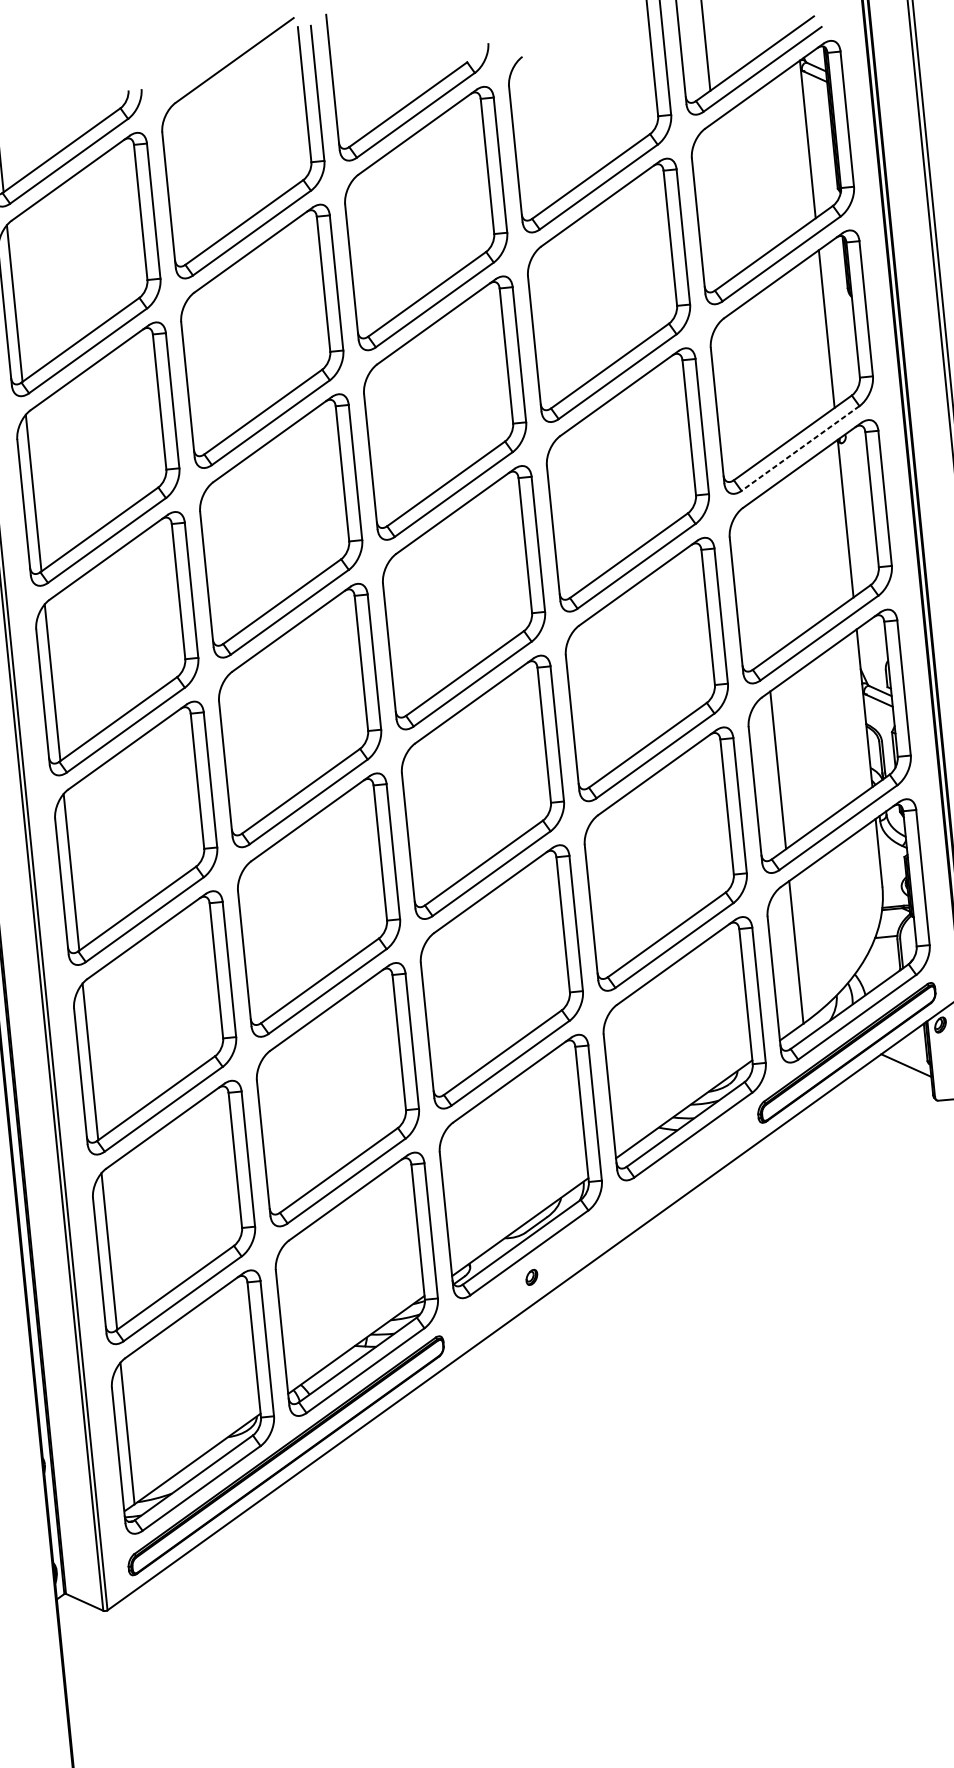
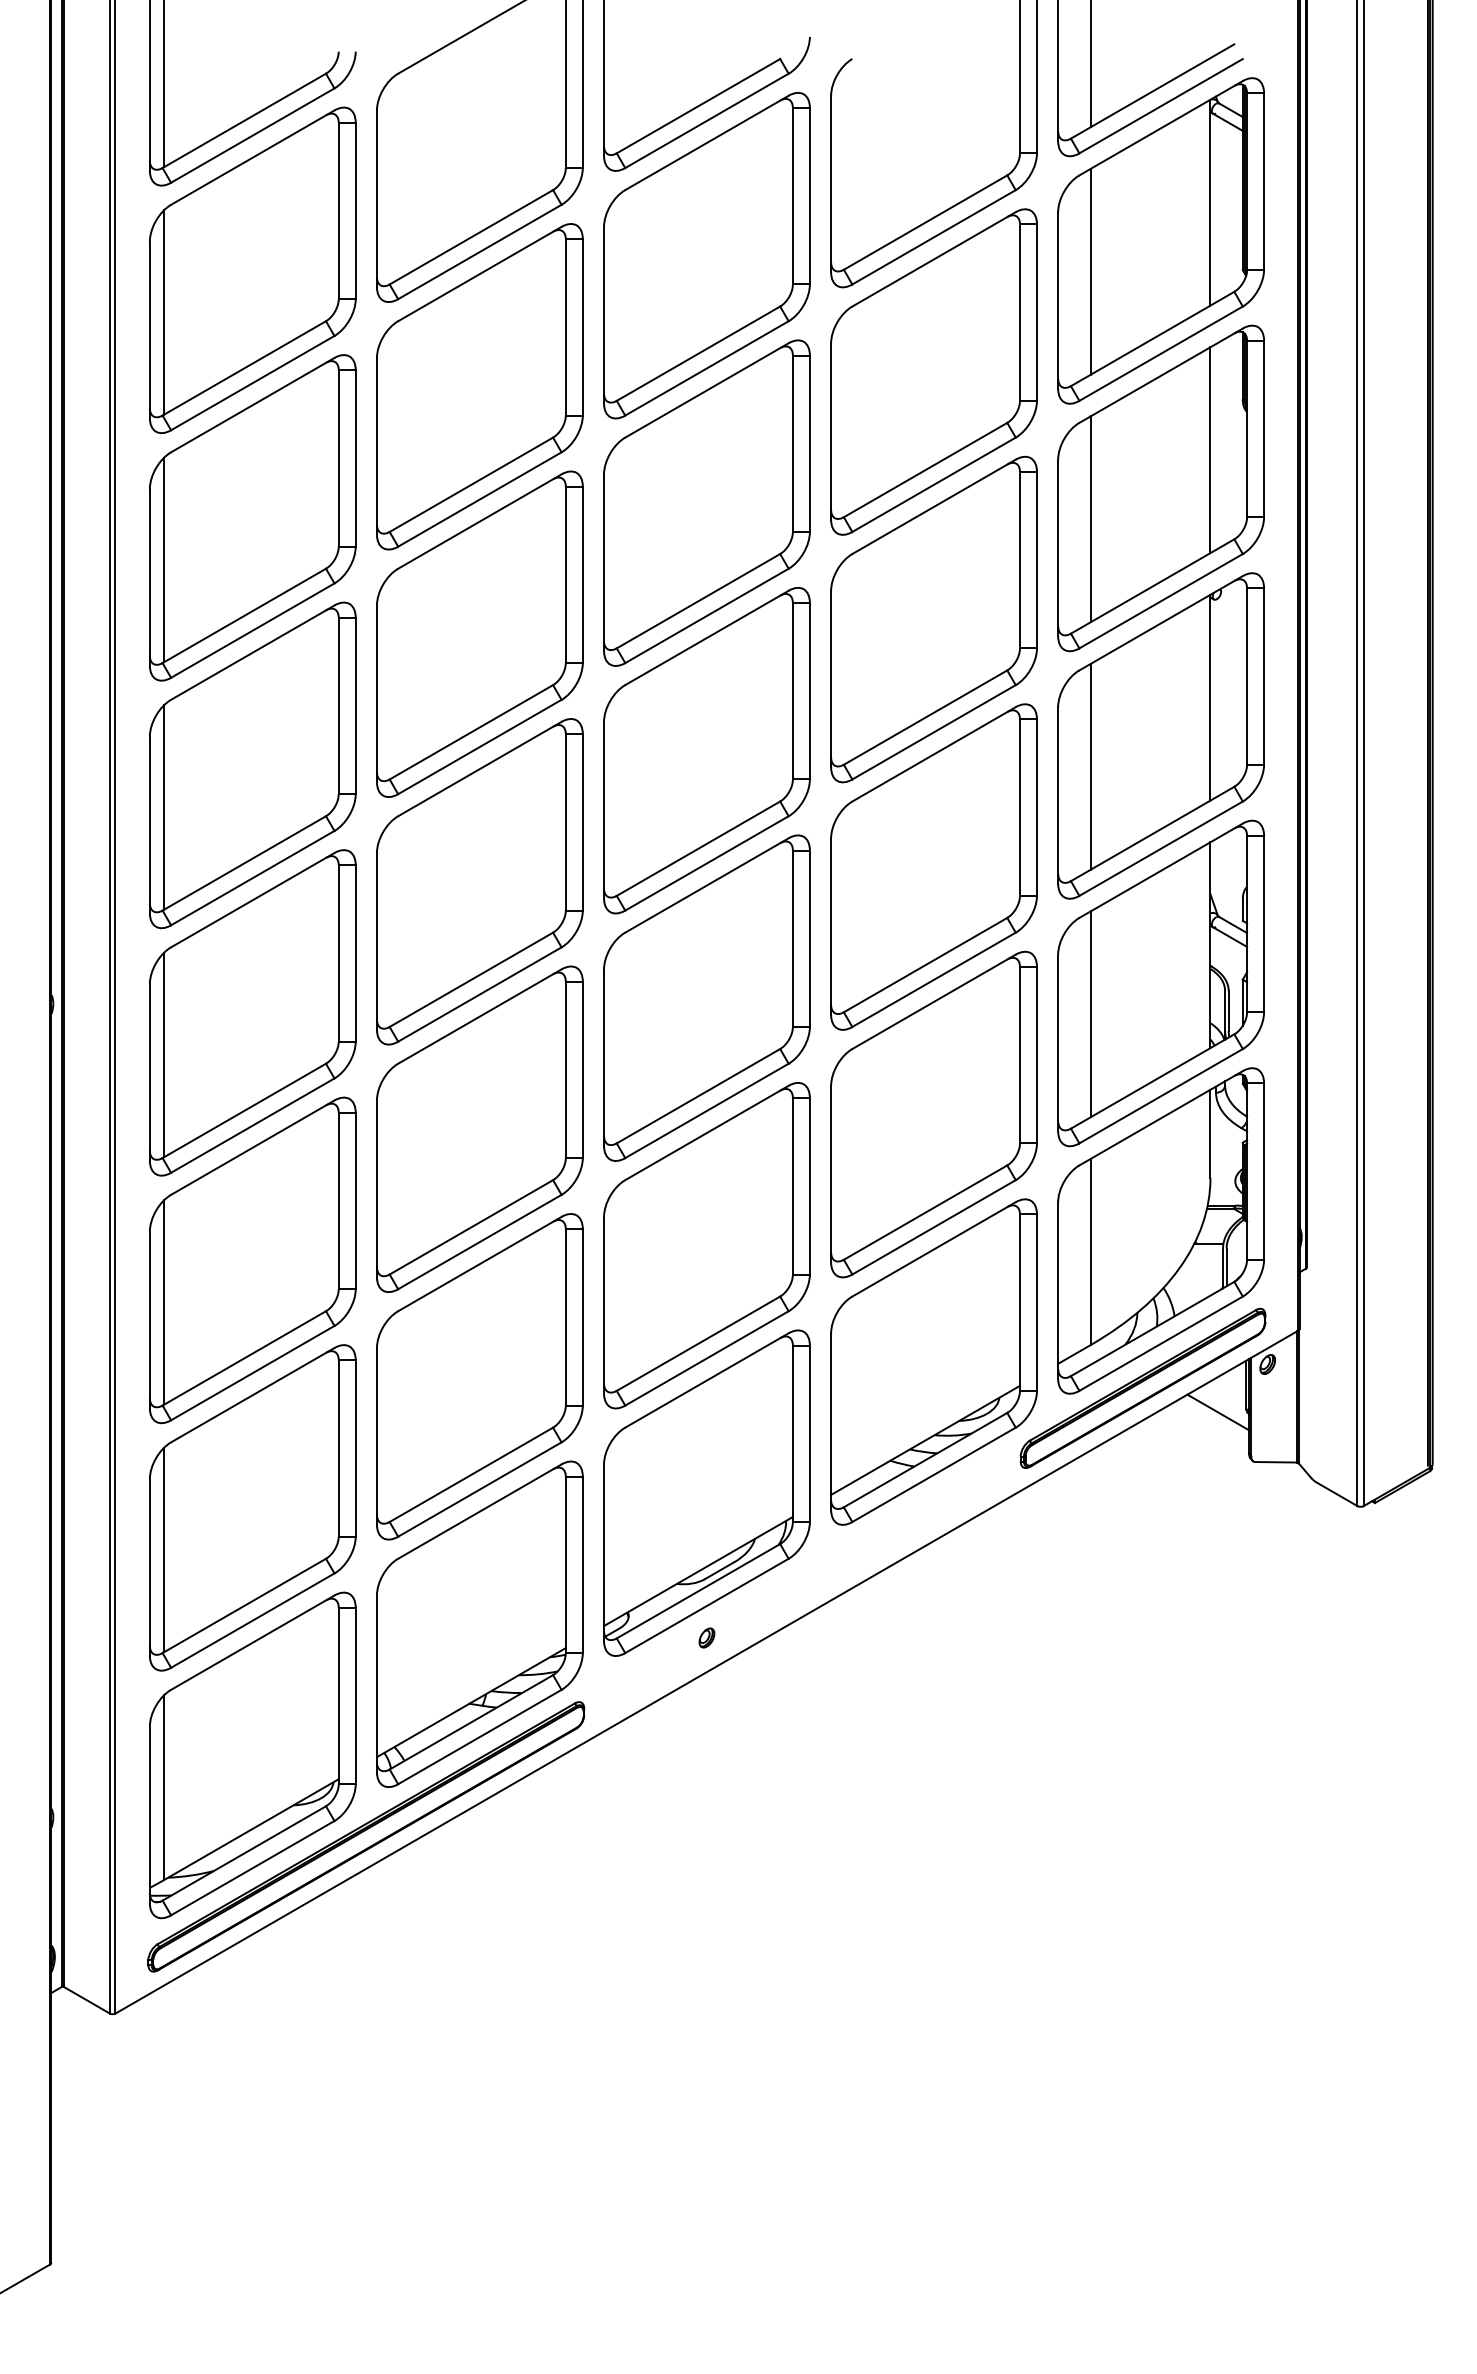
line: (721, 201) -> (1090, 271), added
line: (740, 391) -> (1090, 519), added
line: (800, 448) -> (1160, 601), dashed -> solid
line: (759, 580) -> (1090, 766), added

